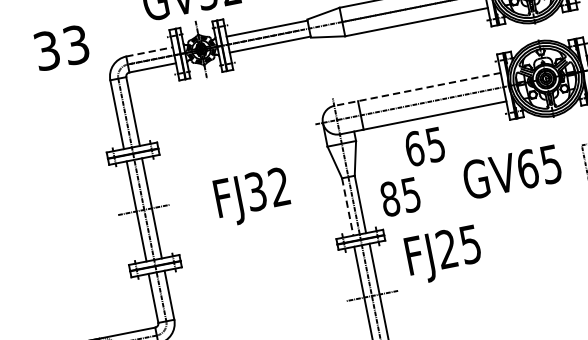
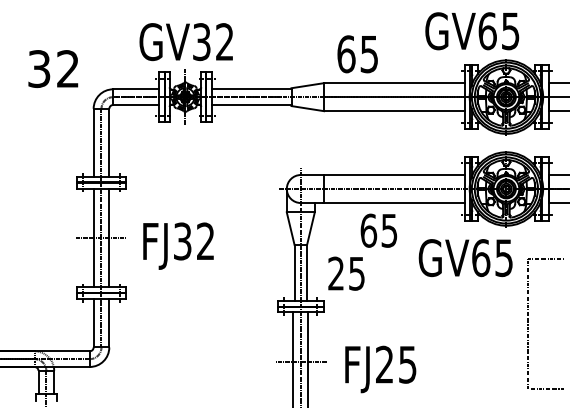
text: (75, 45) -> (67, 69), 33 -> 32
line: (150, 52) -> (136, 89), dashed -> solid
line: (417, 89) -> (382, 175), dashed -> solid
text: (512, 172) -> (465, 258), moved
text: (252, 196) -> (178, 245), moved
text: (390, 198) -> (336, 273), 85 -> 25
line: (347, 207) -> (294, 273), dashed -> solid
text: (443, 254) -> (380, 369), moved

